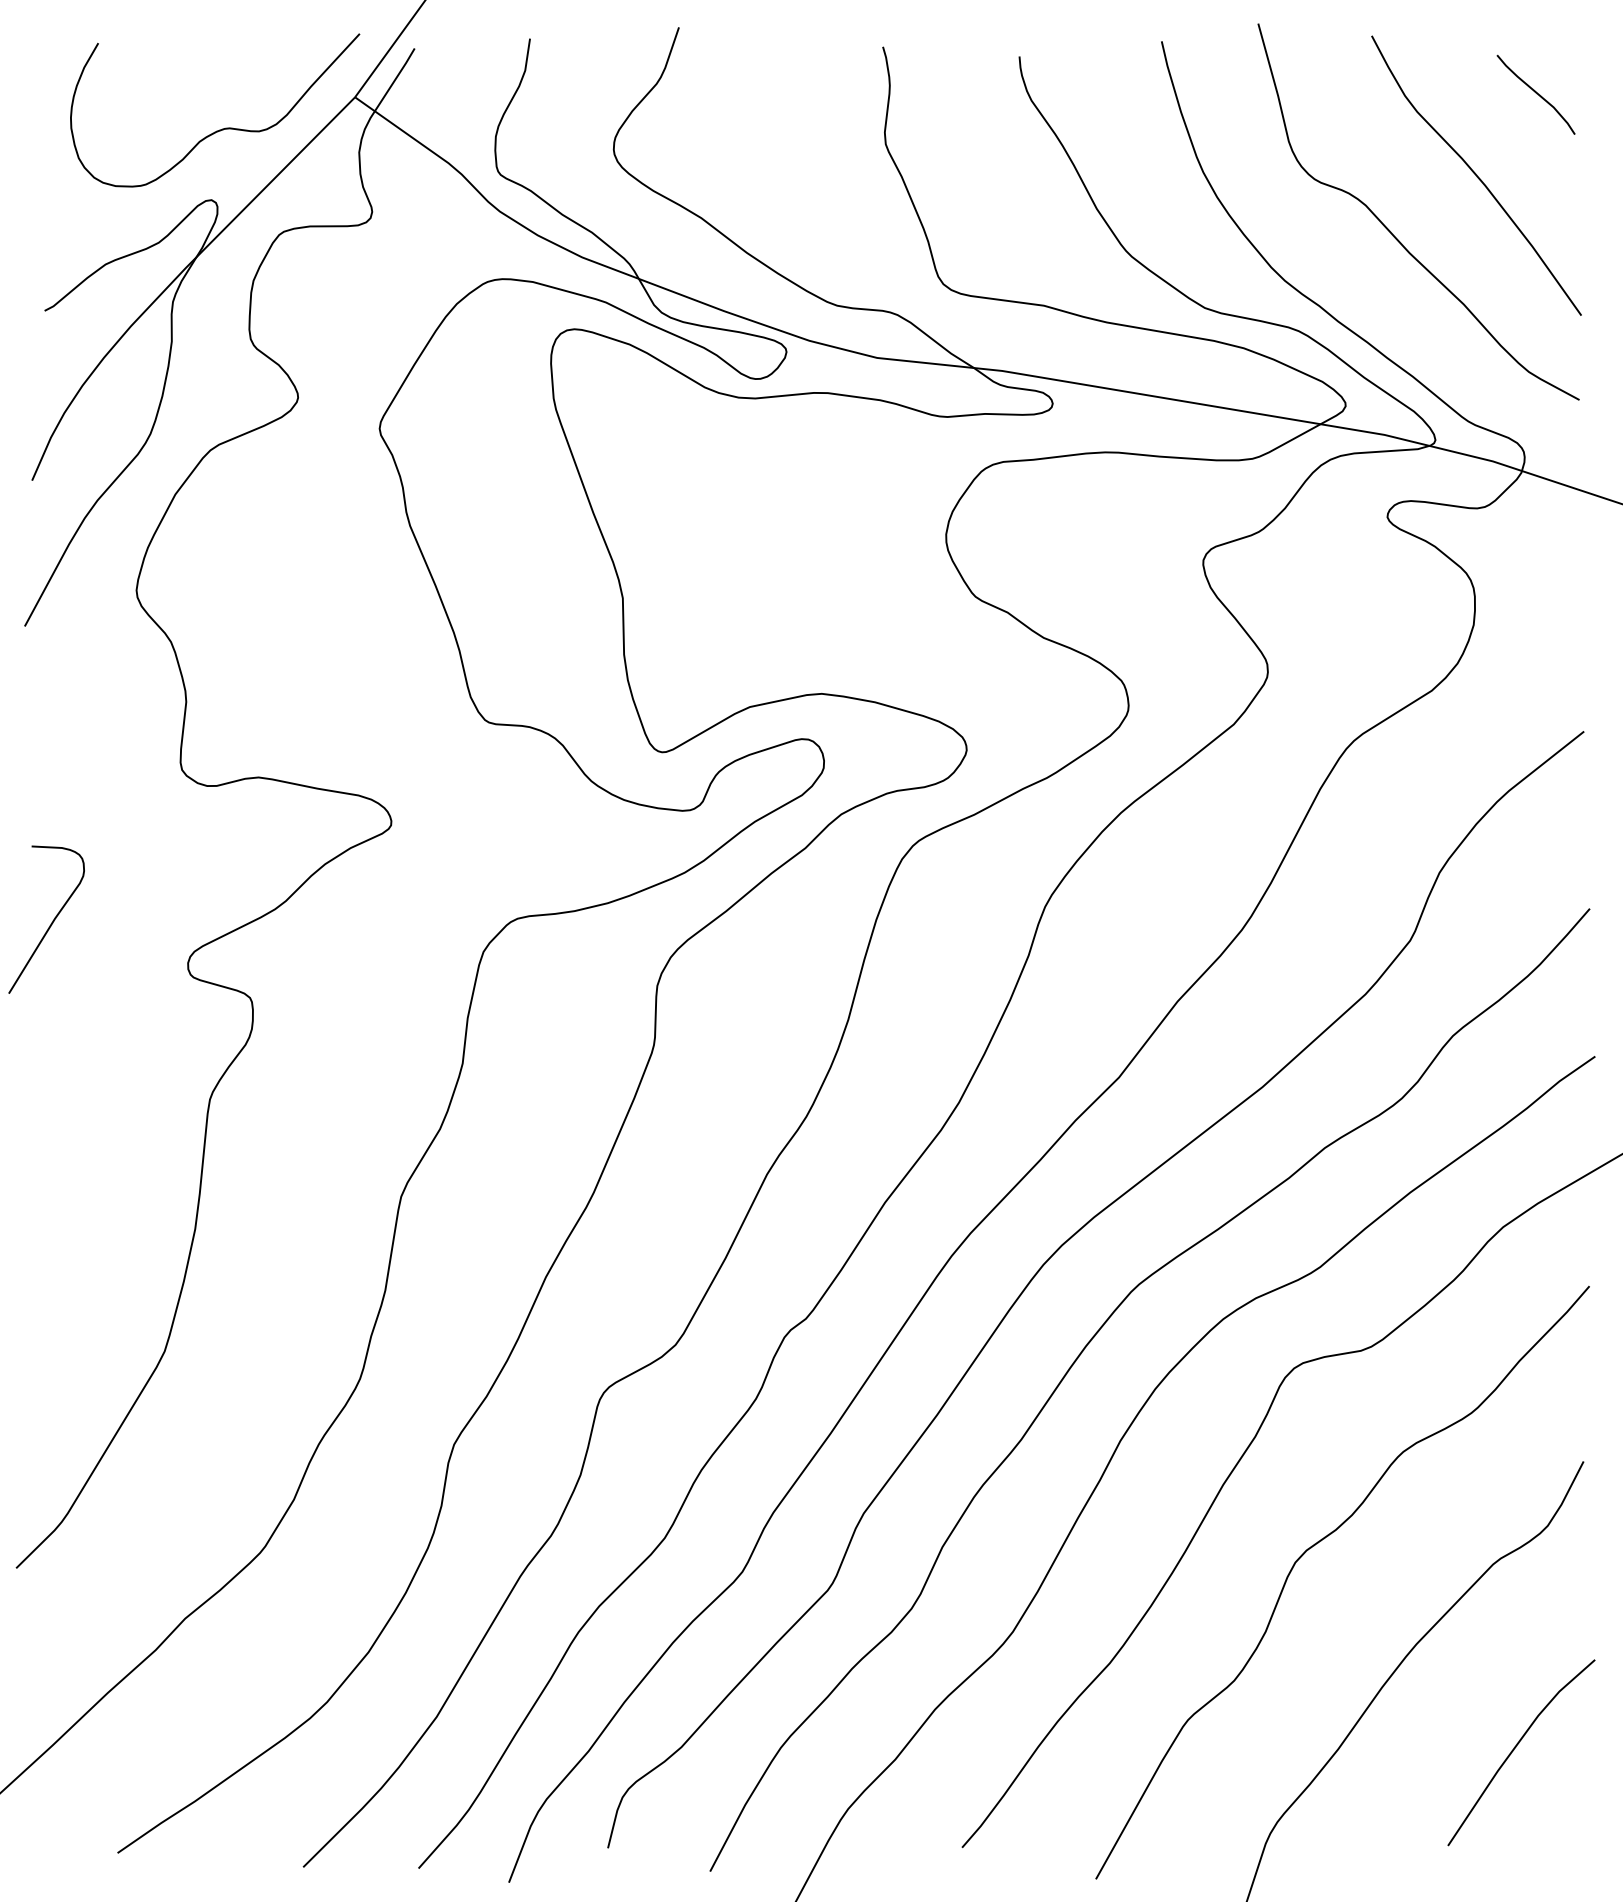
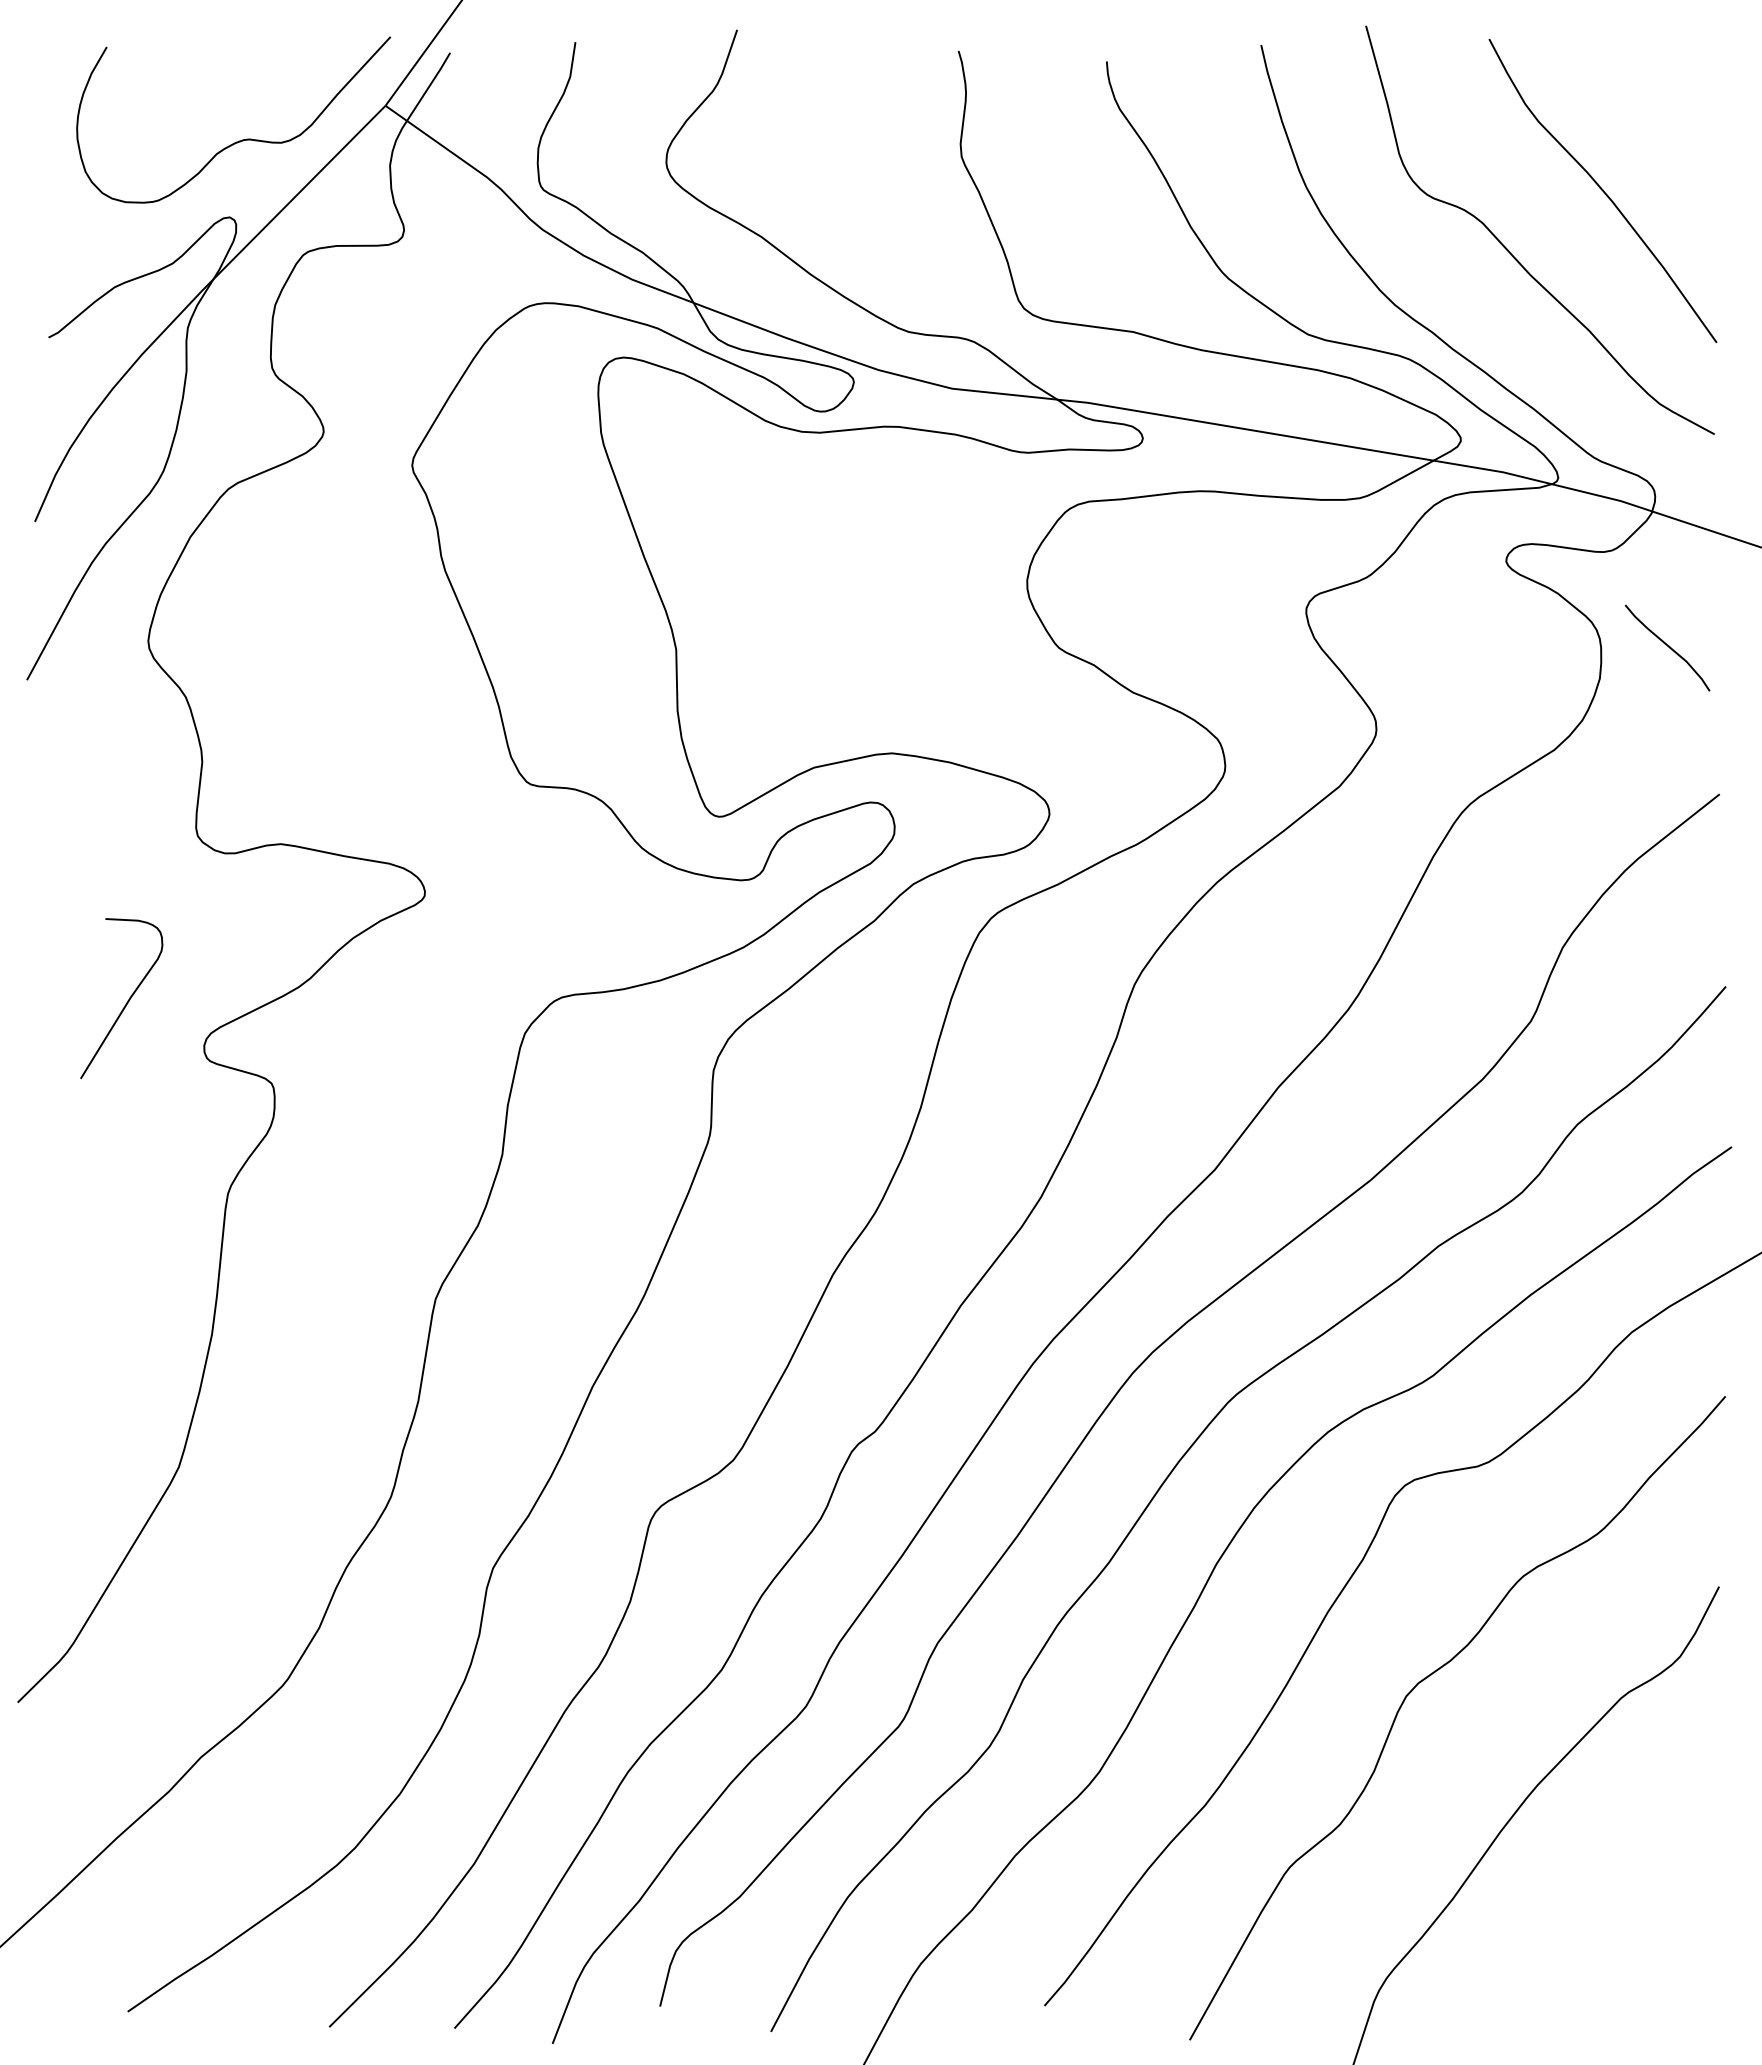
curve: (1536, 93) -> (1667, 646), moved
curve: (51, 921) -> (127, 1000), moved
line: (1514, 1749) -> (1644, 1899), removed

